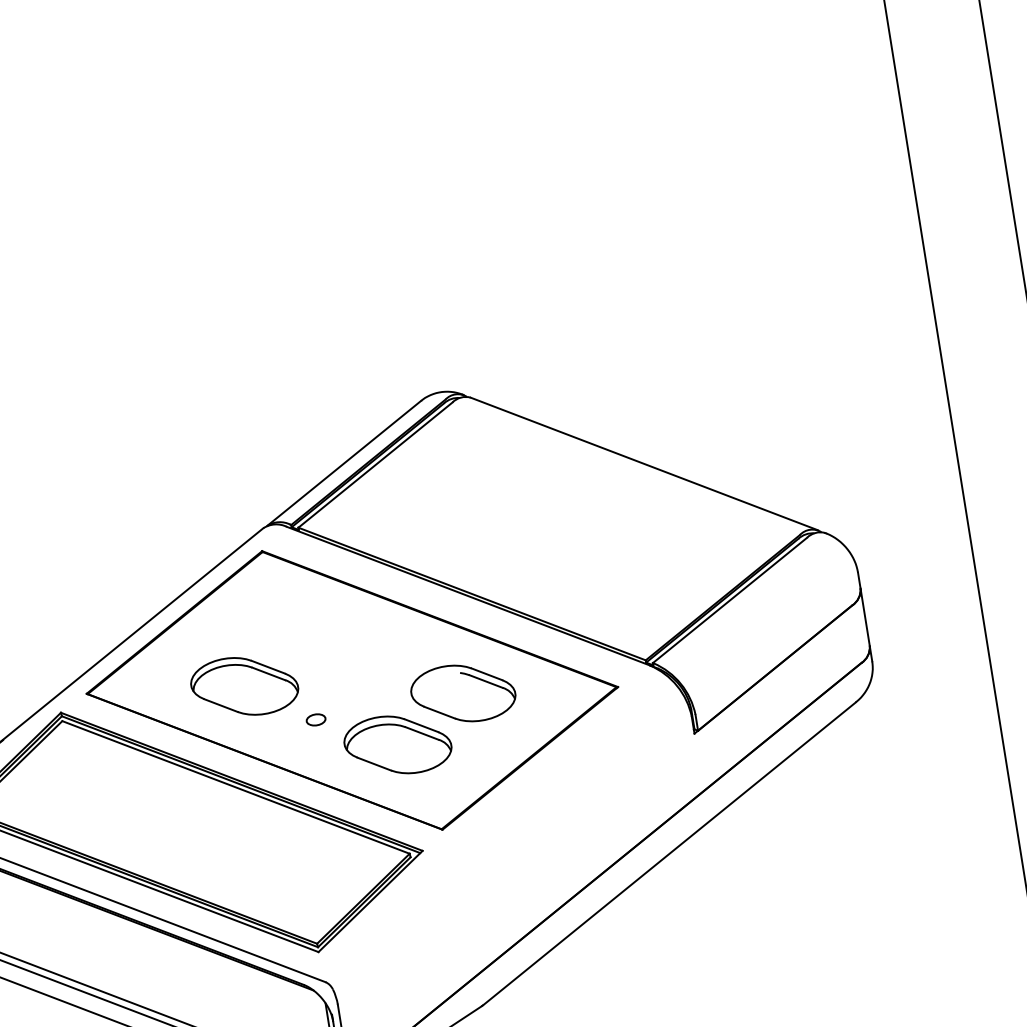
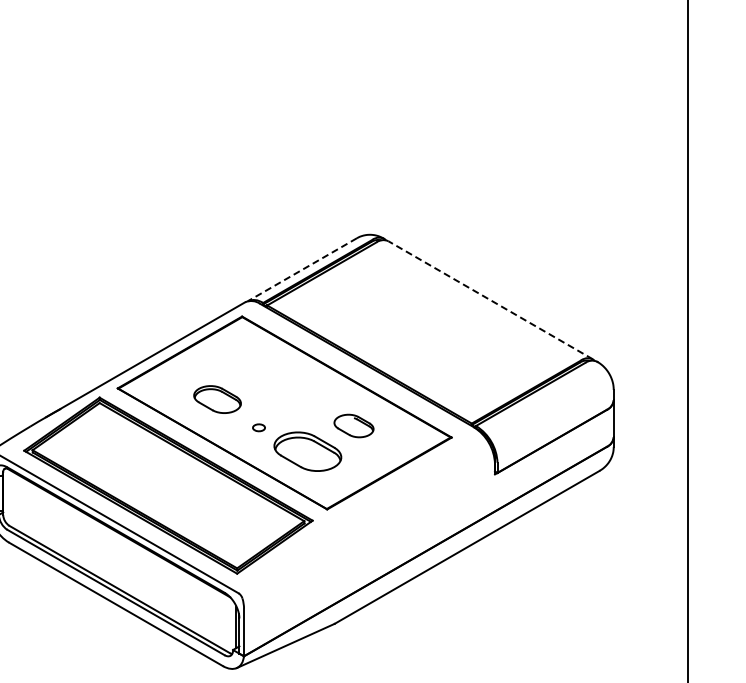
line: (344, 463) -> (302, 269), solid -> dashed
line: (644, 464) -> (490, 300), solid -> dashed
part: (244, 686) -> (217, 399), size x0.7
part: (462, 692) -> (353, 425), size x0.6

